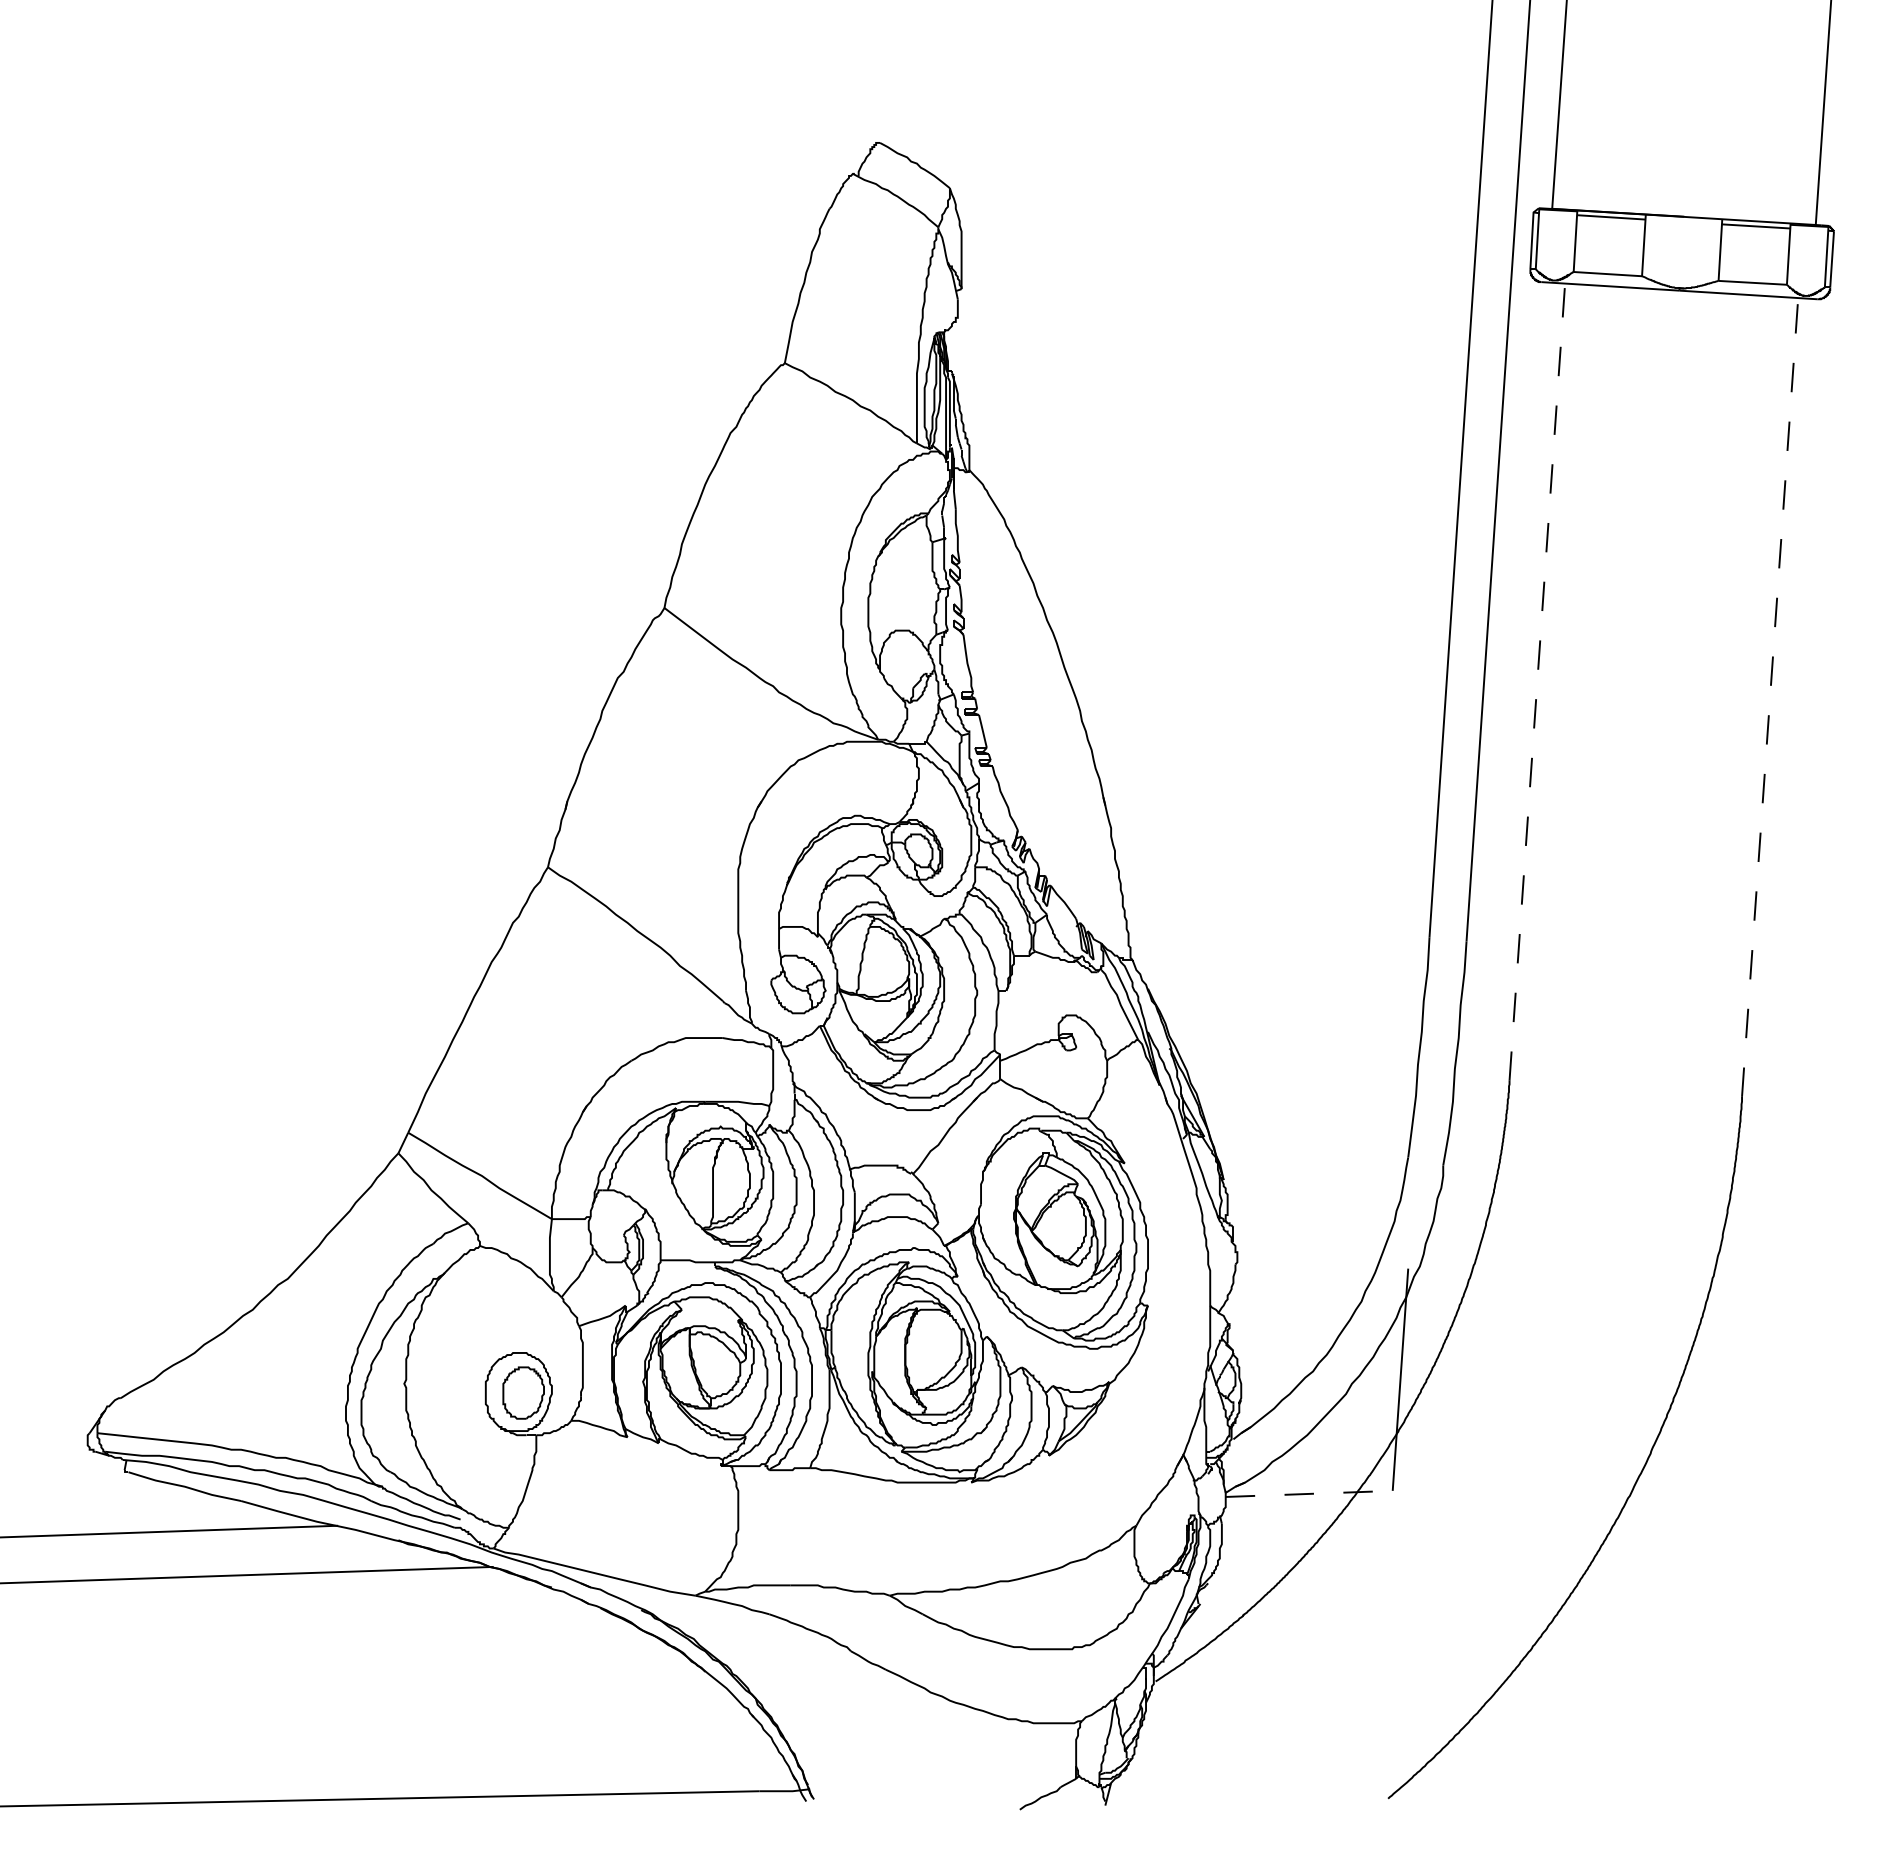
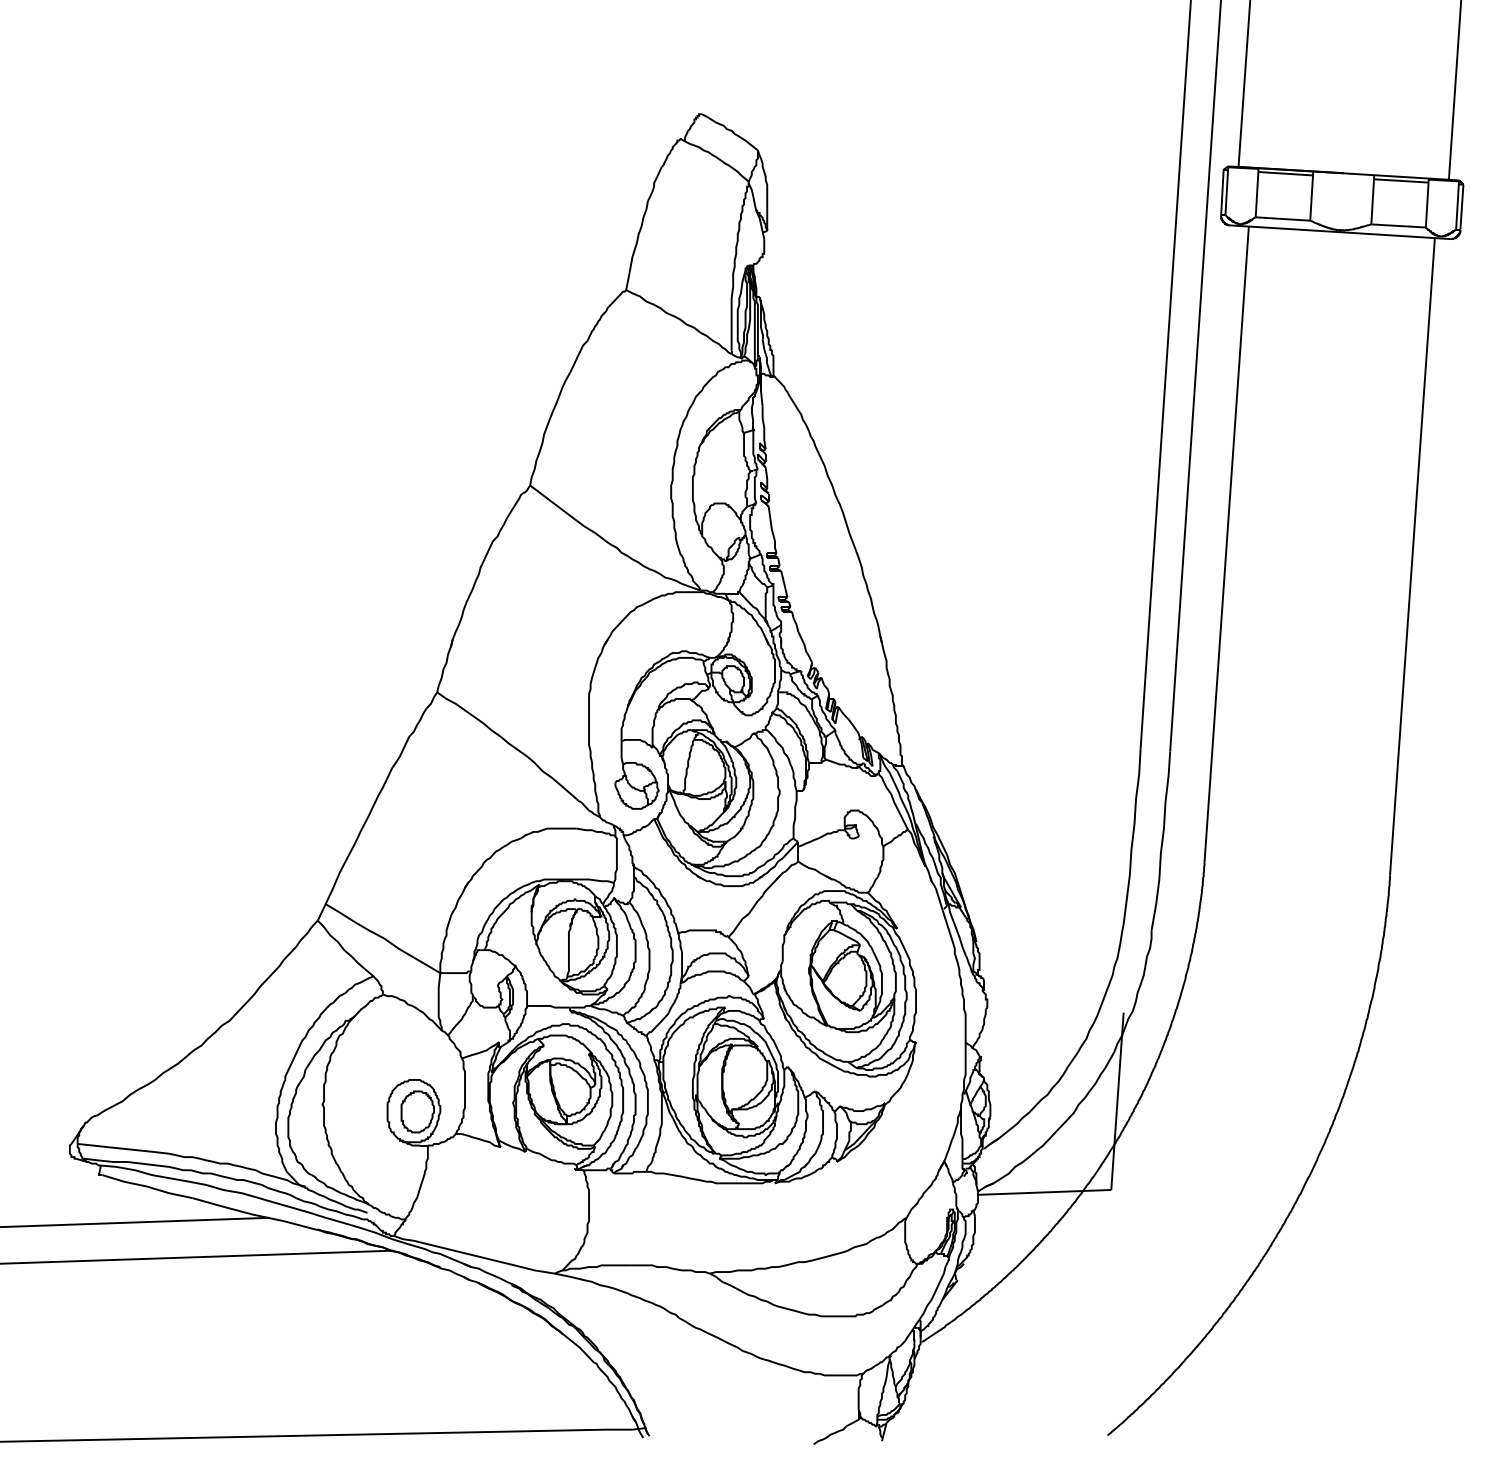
line: (1537, 682) -> (1226, 544), dashed -> solid
line: (1770, 697) -> (1412, 556), dashed -> solid
line: (1309, 1493) -> (1044, 1192), dashed -> solid

